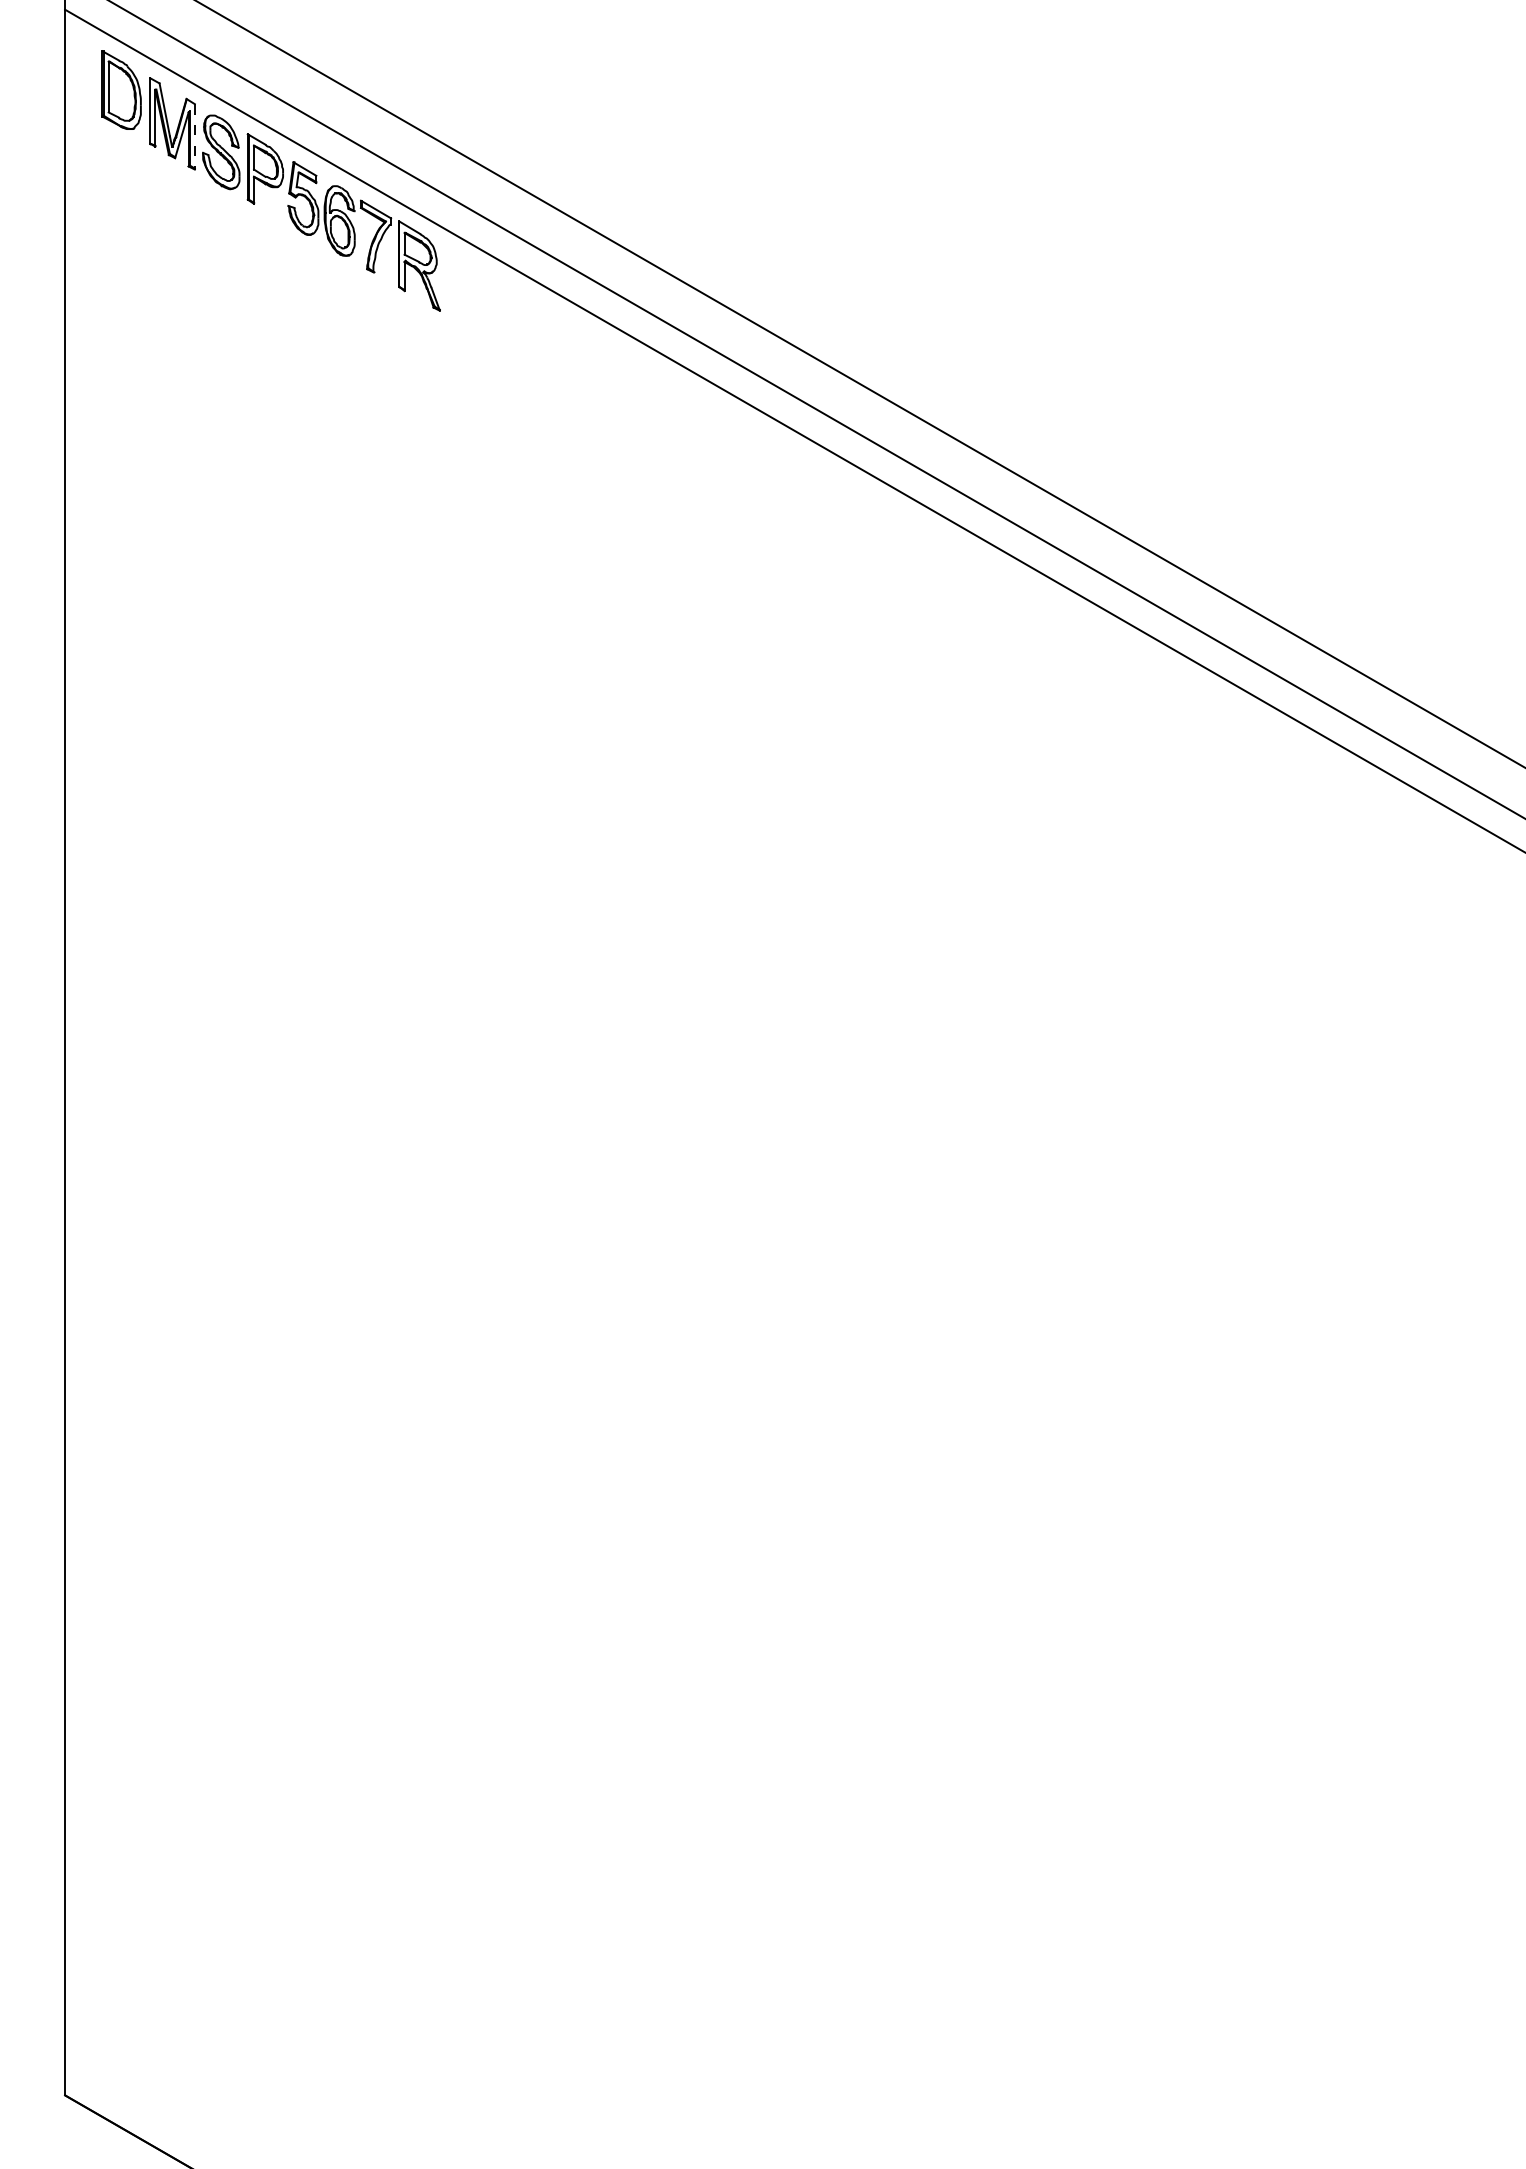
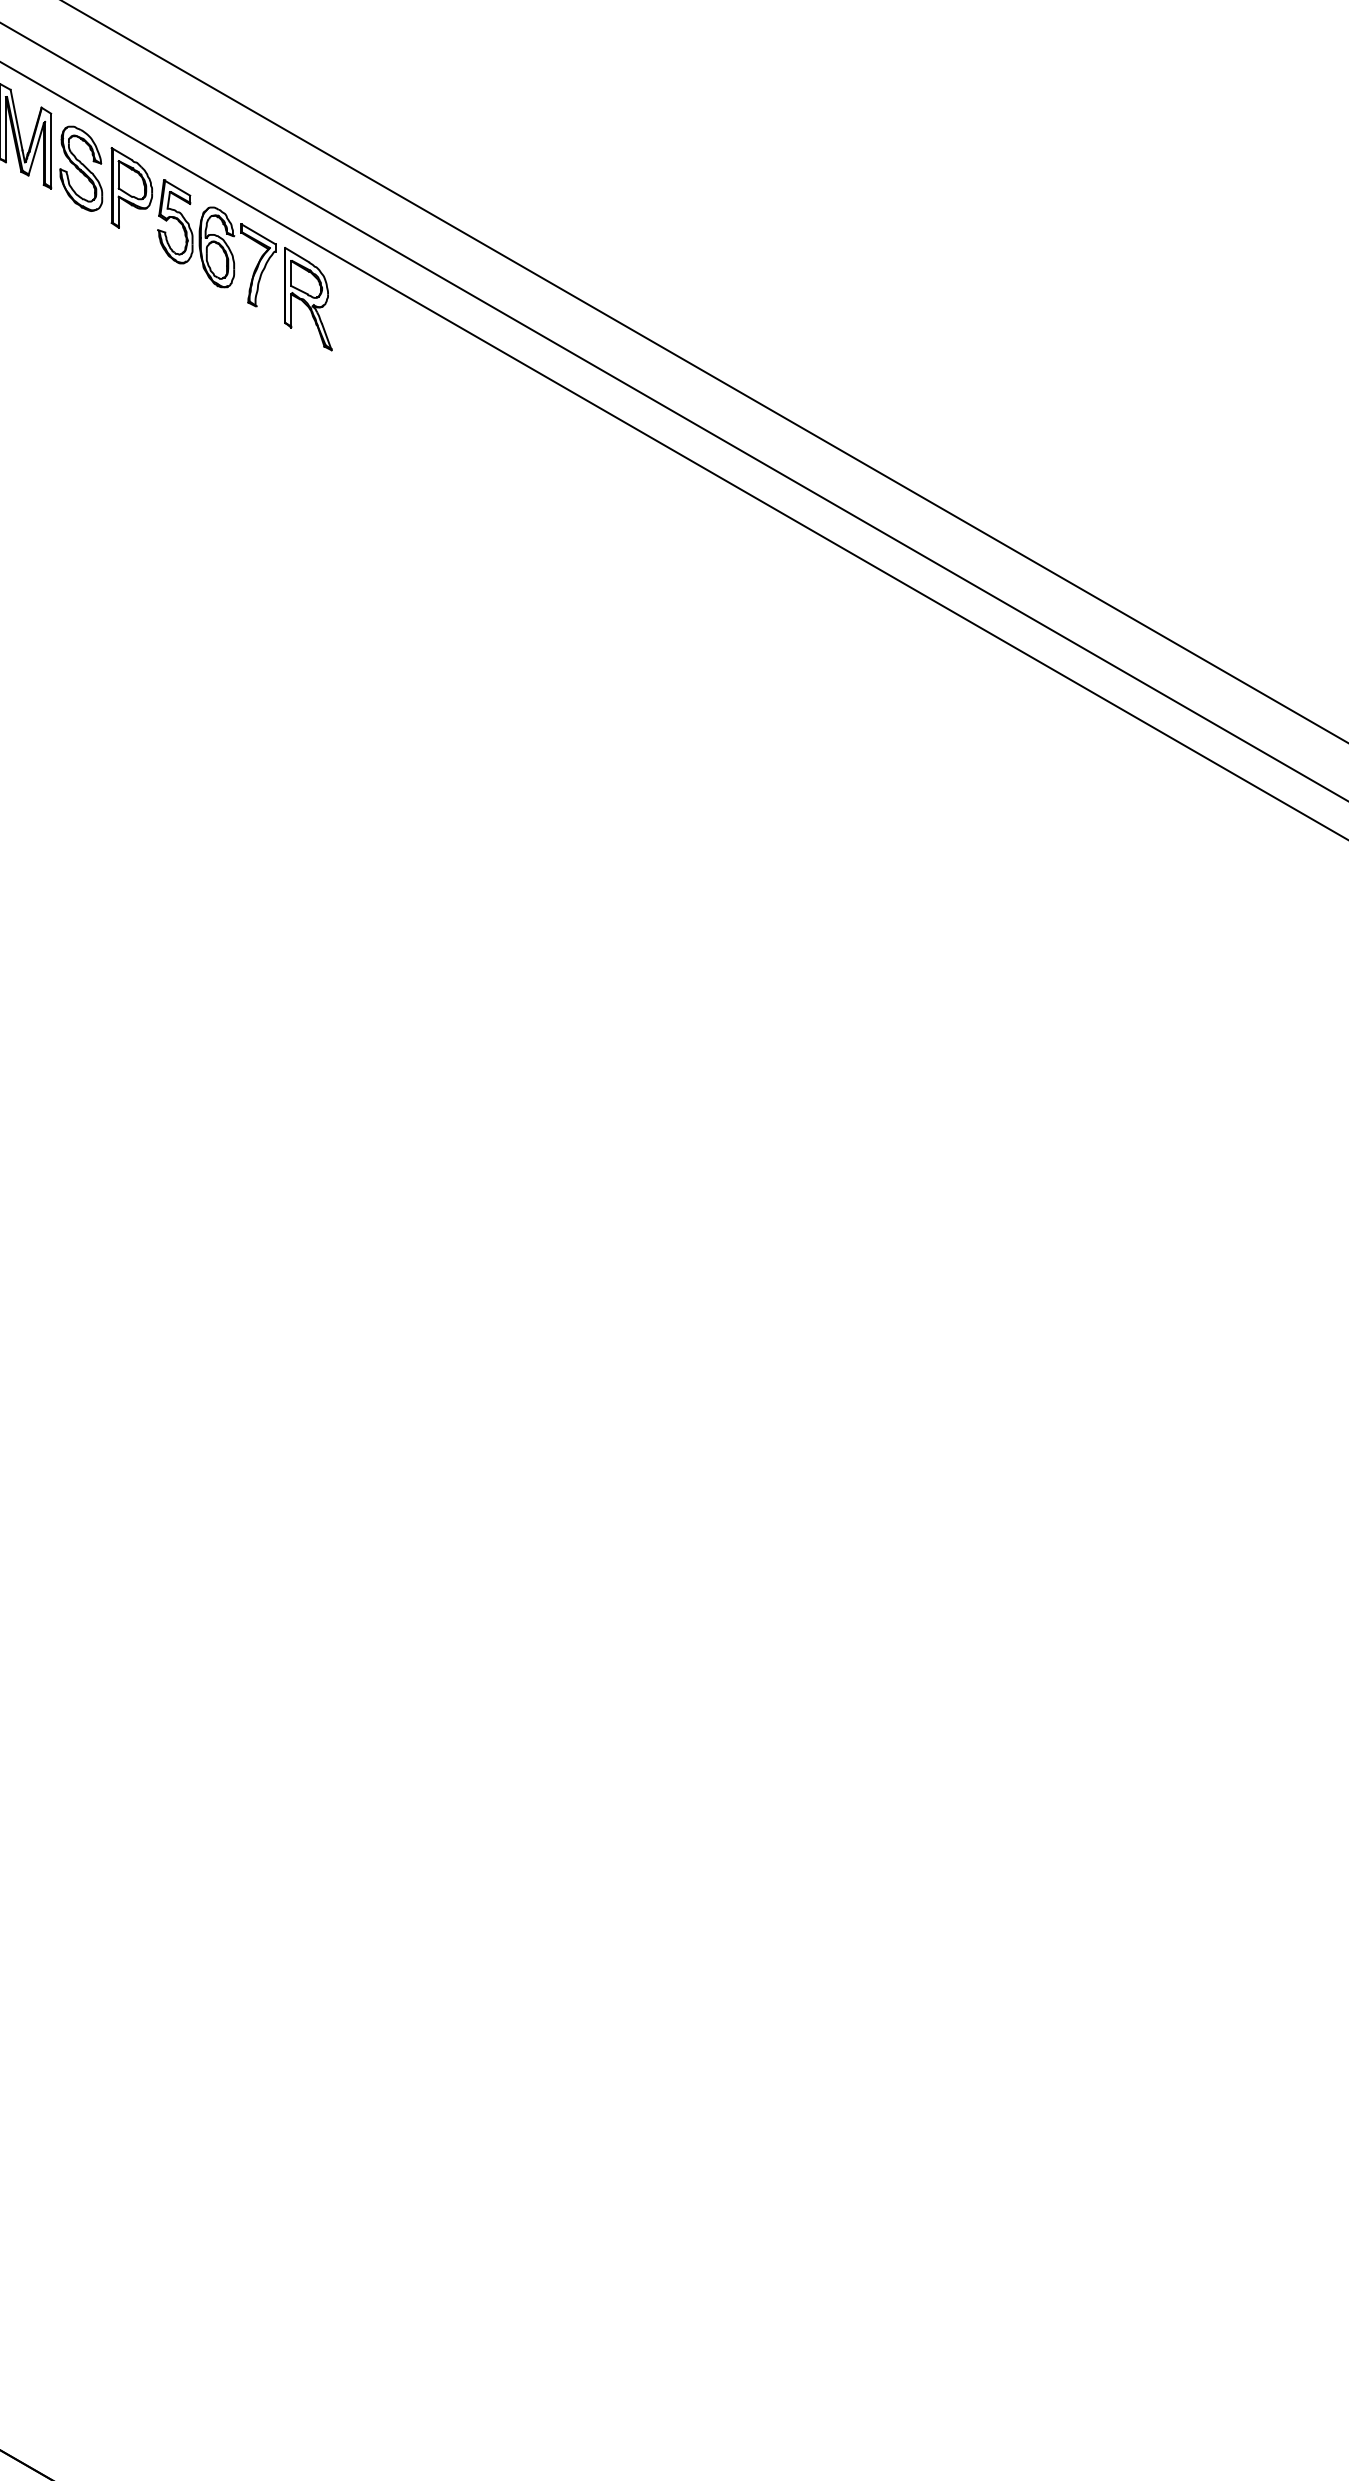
line: (194, 136) -> (50, 150), dashed -> solid

